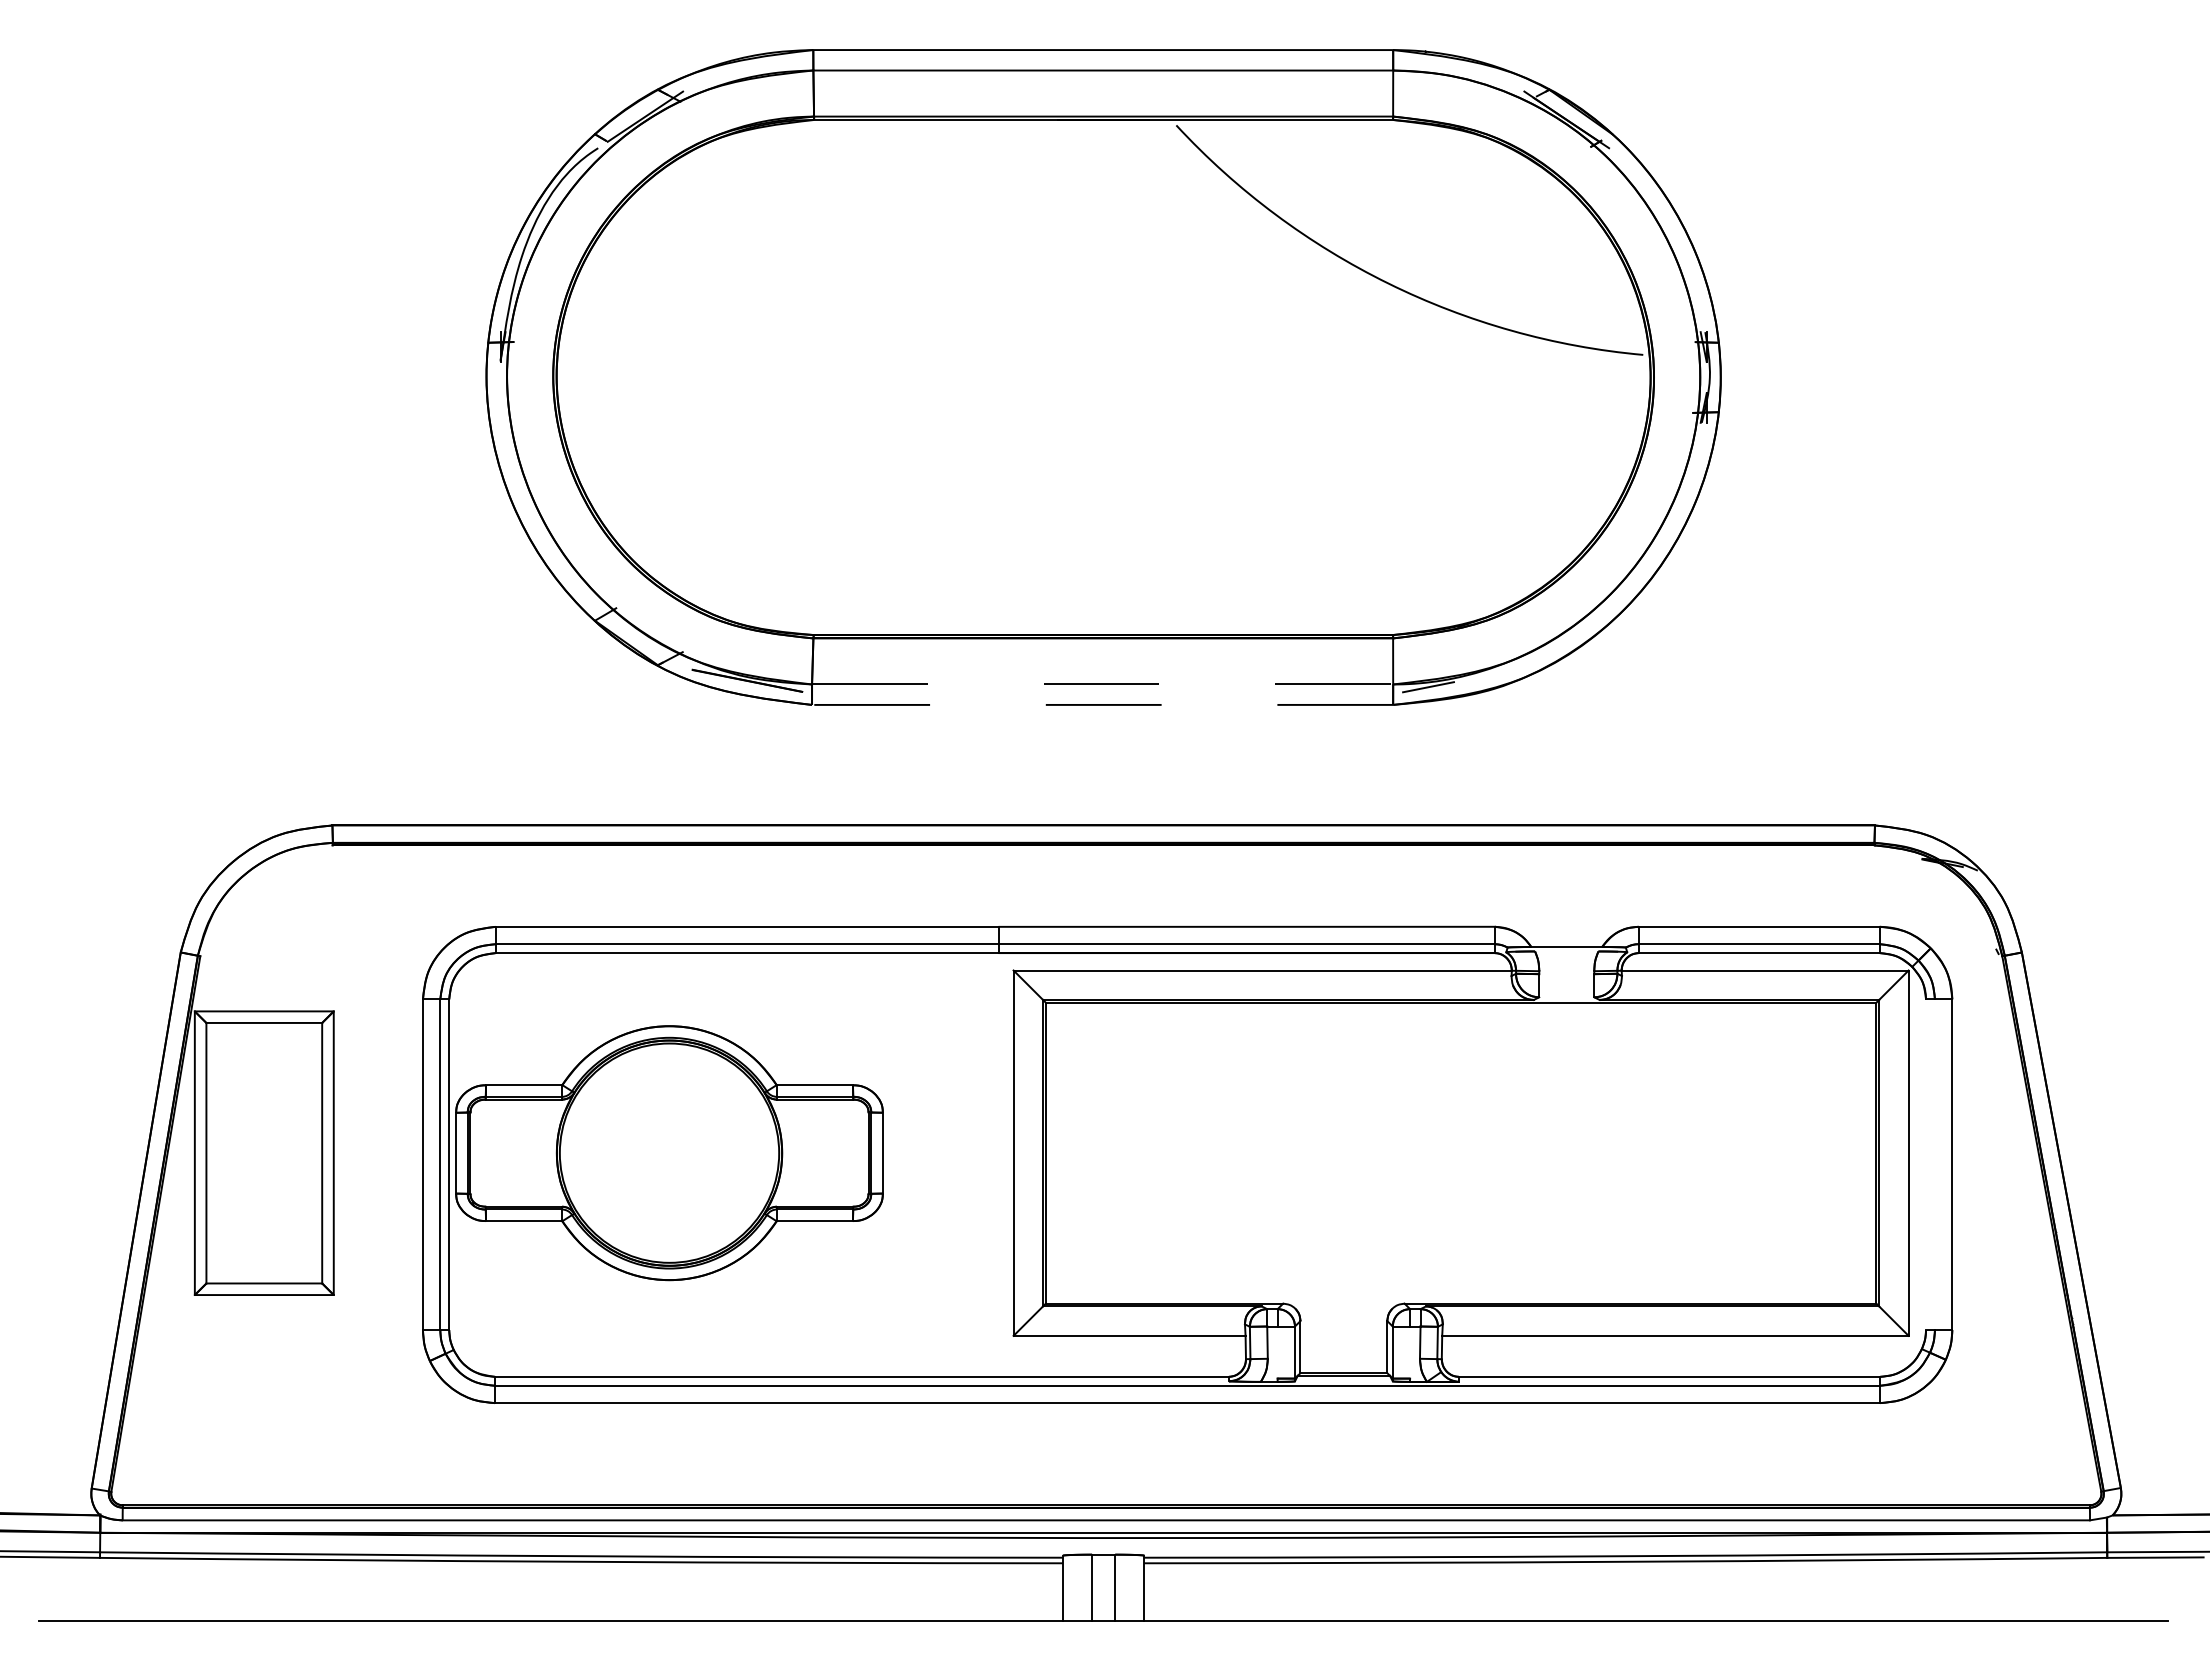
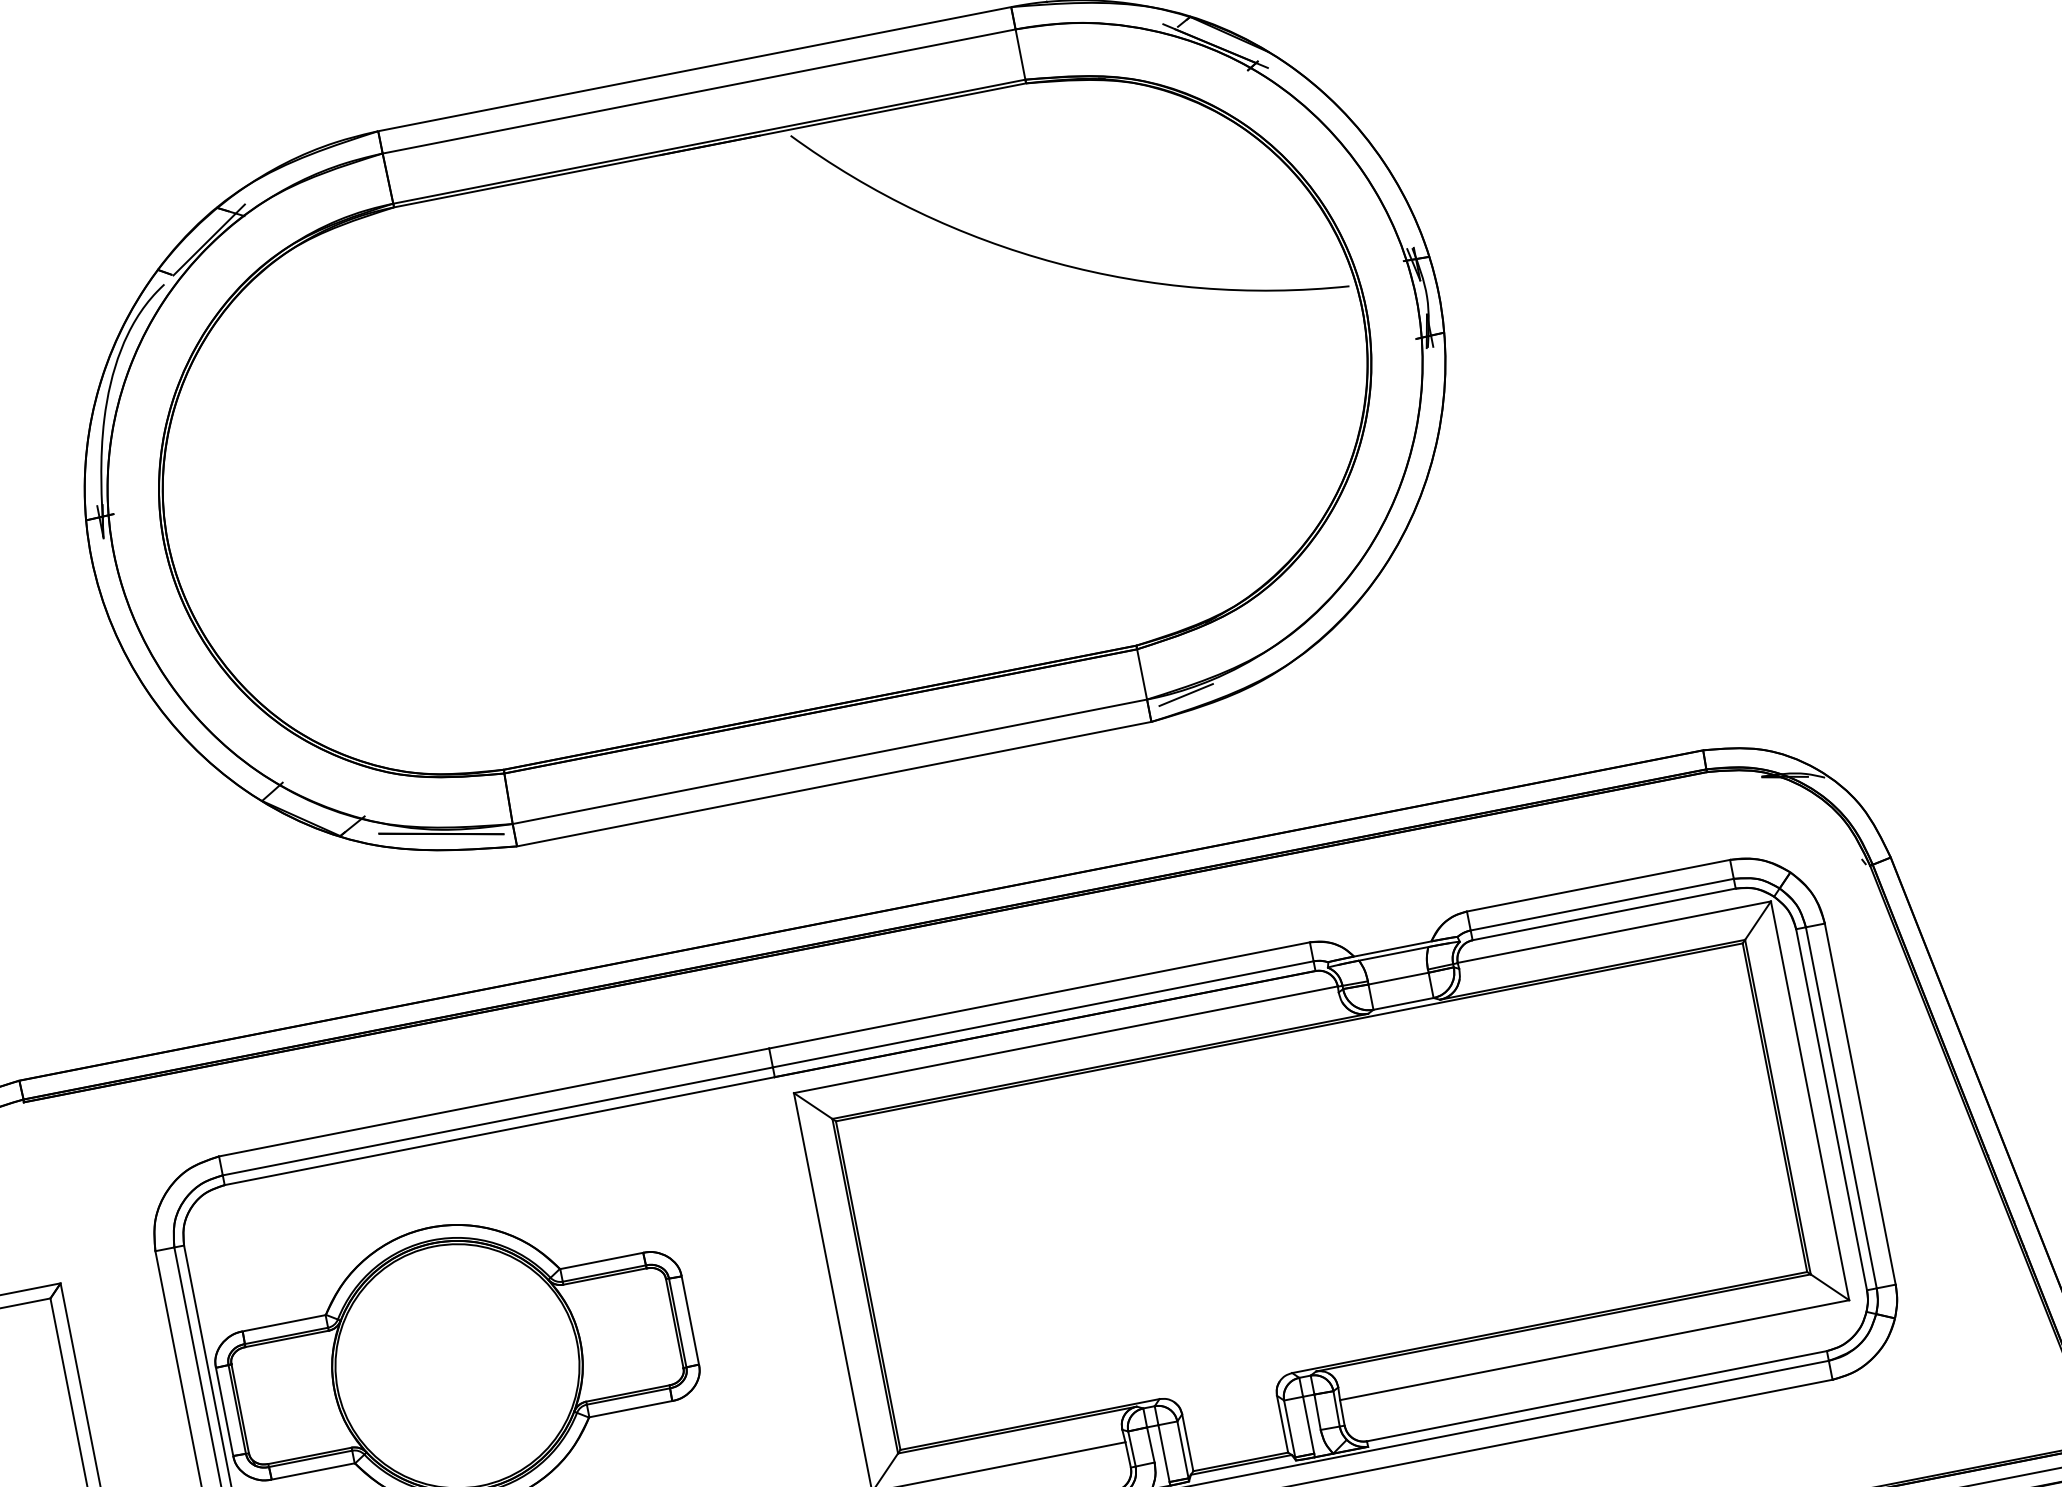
line: (1102, 684) -> (829, 761), dashed -> solid
line: (1102, 704) -> (834, 783), dashed -> solid
line: (1566, 951) -> (1393, 953), added
line: (1566, 974) -> (1398, 979), added
line: (1566, 997) -> (1403, 1004), added
line: (1926, 1164) -> (1832, 1109), added
line: (1934, 1164) -> (1840, 1107), added
line: (1277, 1352) -> (1163, 1453), added
line: (1410, 1352) -> (1309, 1425), added

